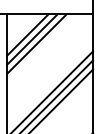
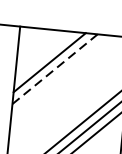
line: (27, 34) -> (43, 55), removed
line: (36, 44) -> (54, 69), solid -> dashed

